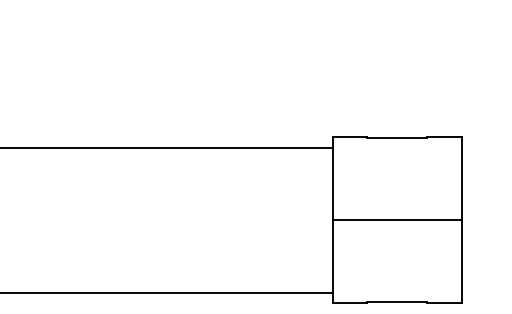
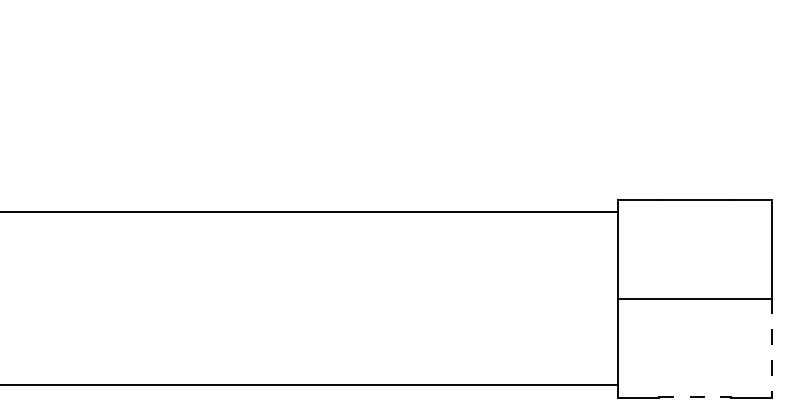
line: (461, 261) -> (771, 348), solid -> dashed
line: (396, 302) -> (694, 396), solid -> dashed

